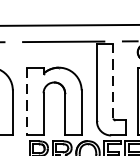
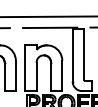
line: (113, 81) -> (83, 54), dashed -> solid
line: (27, 101) -> (25, 68), dashed -> solid

